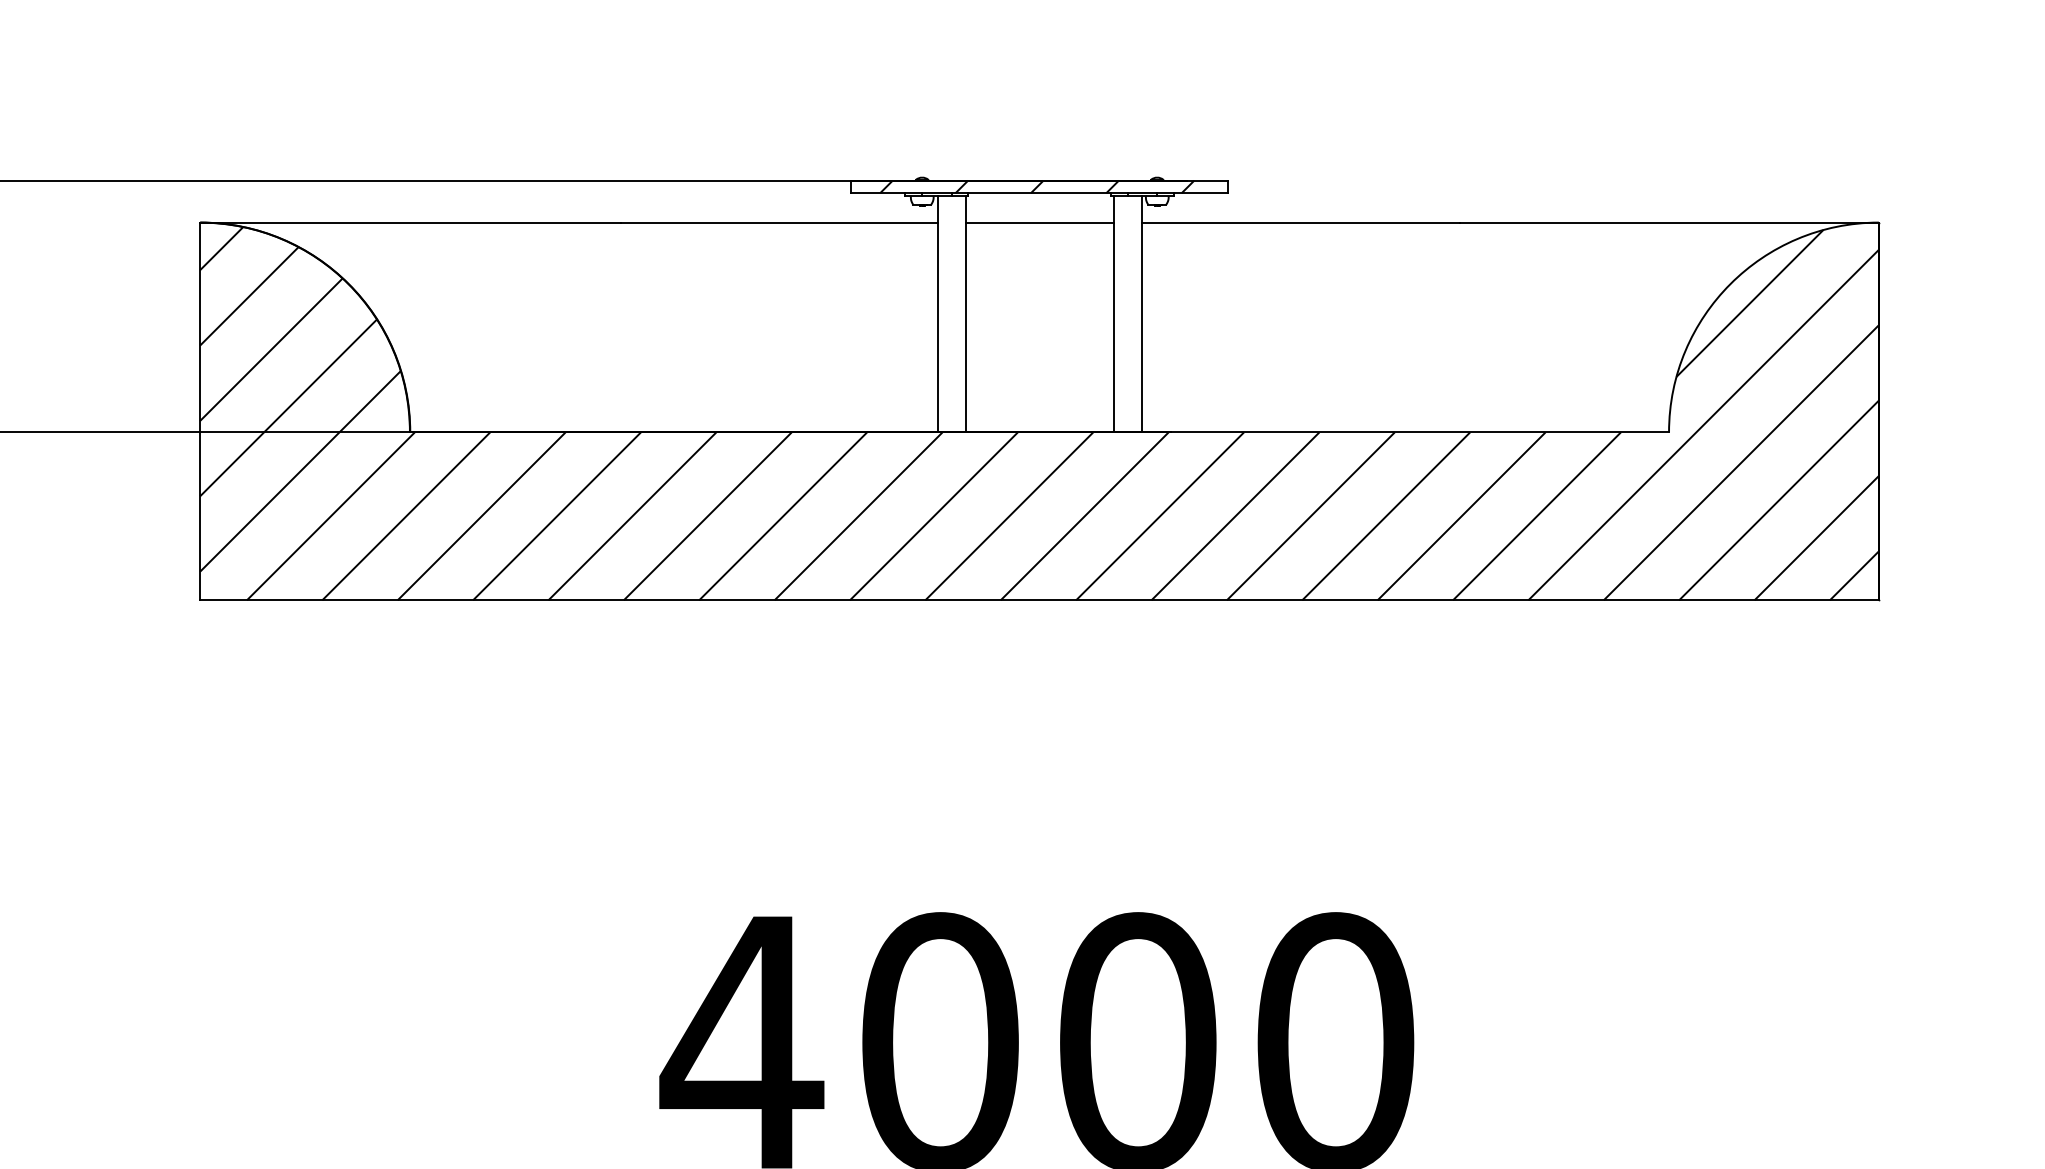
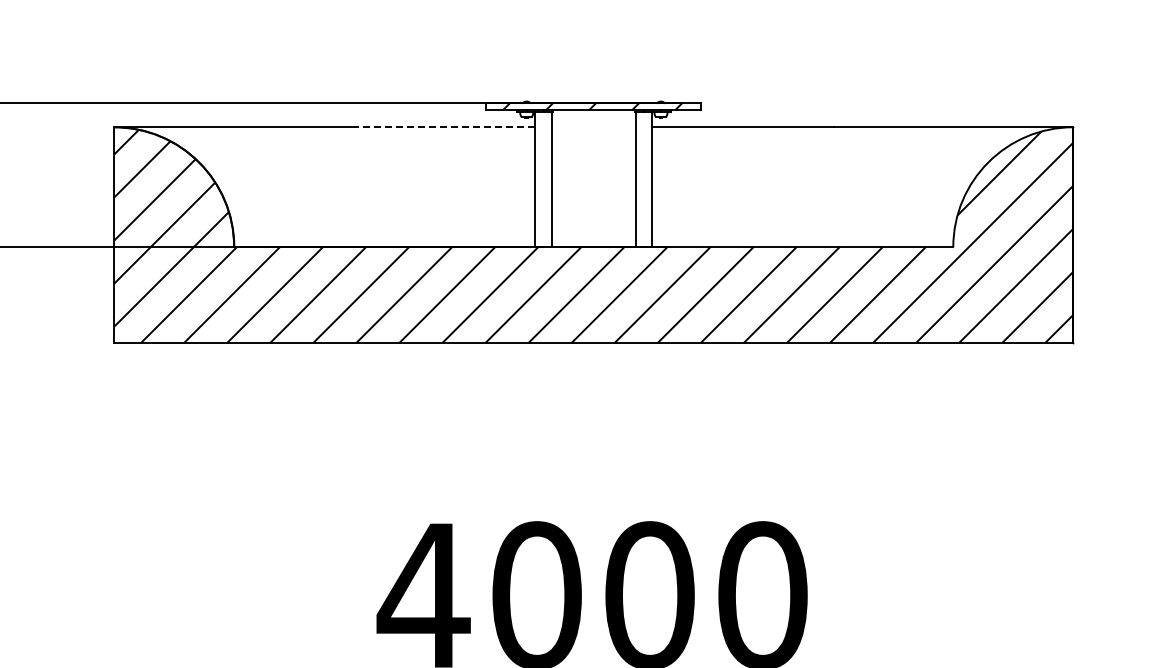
line: (778, 222) -> (444, 127), solid -> dashed
line: (1039, 222) -> (593, 127), removed

